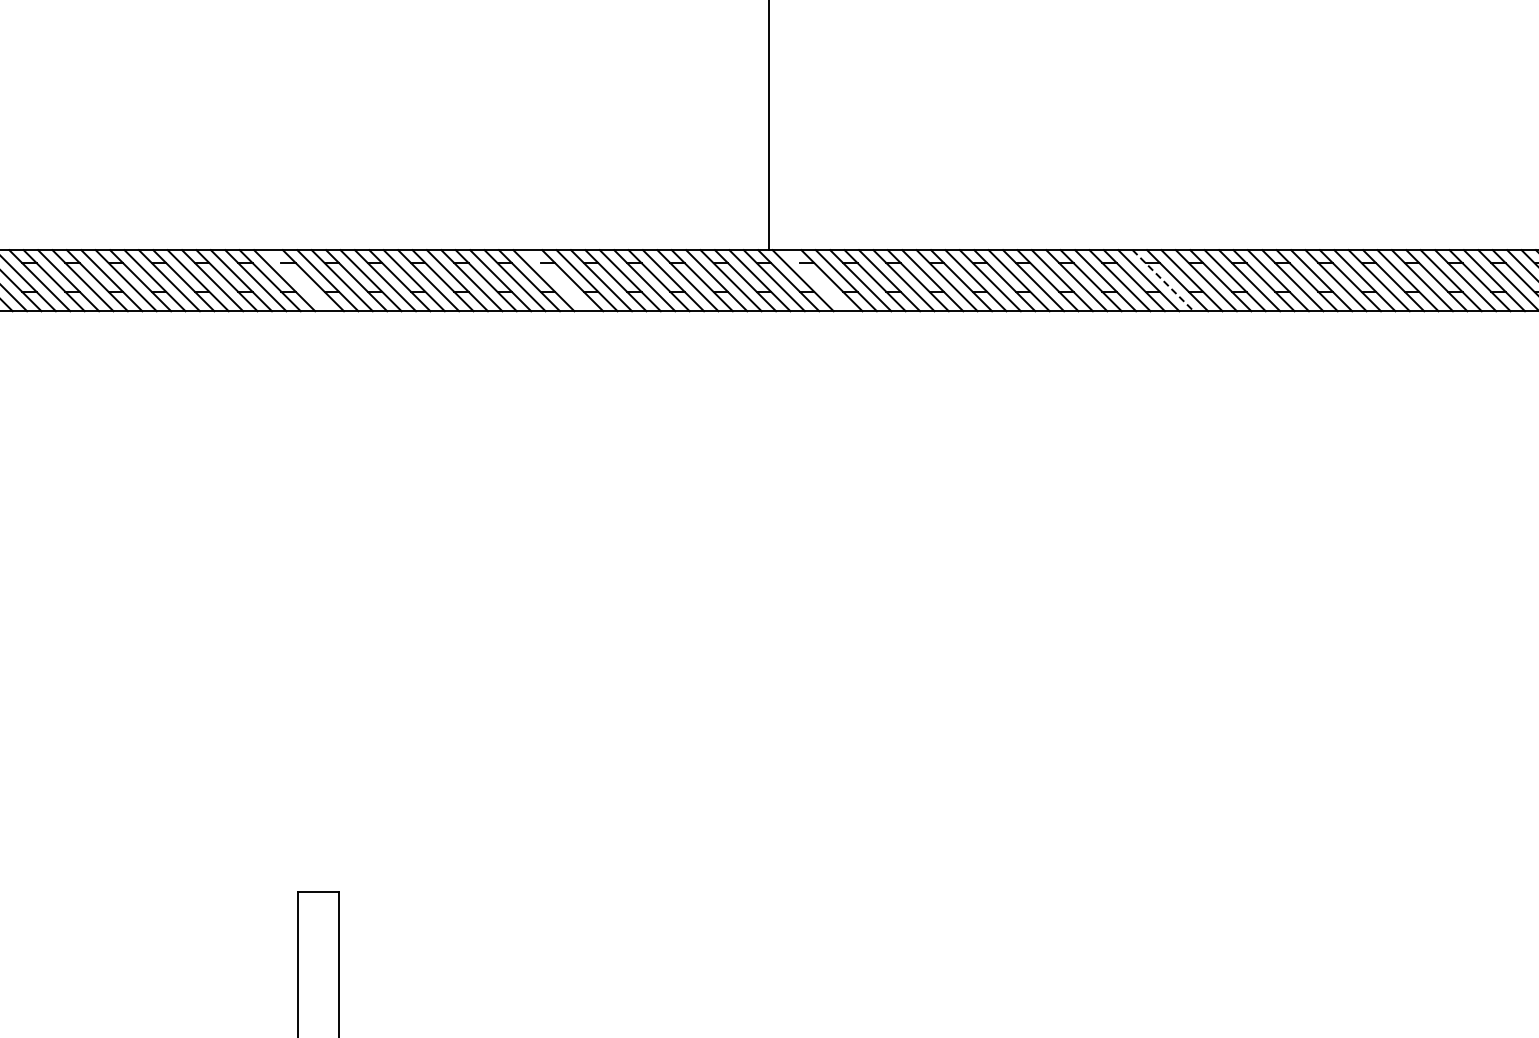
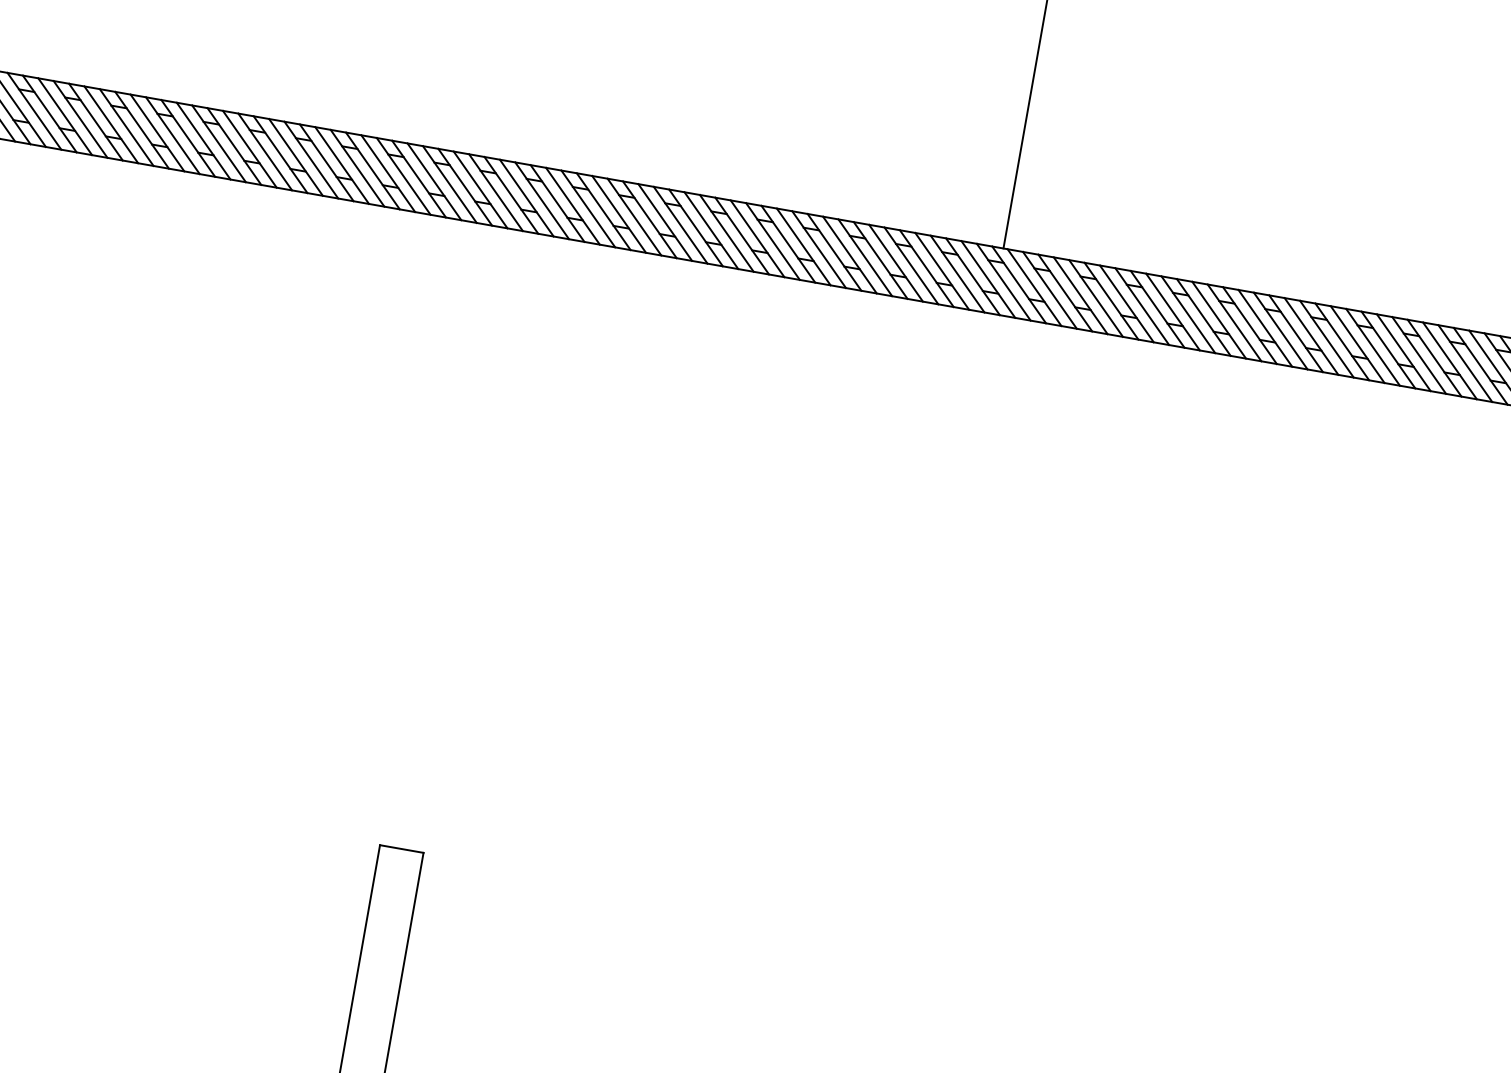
line: (298, 280) -> (495, 192), added
line: (557, 280) -> (772, 241), added
line: (817, 280) -> (1049, 290), added
line: (1163, 281) -> (1419, 356), dashed -> solid

